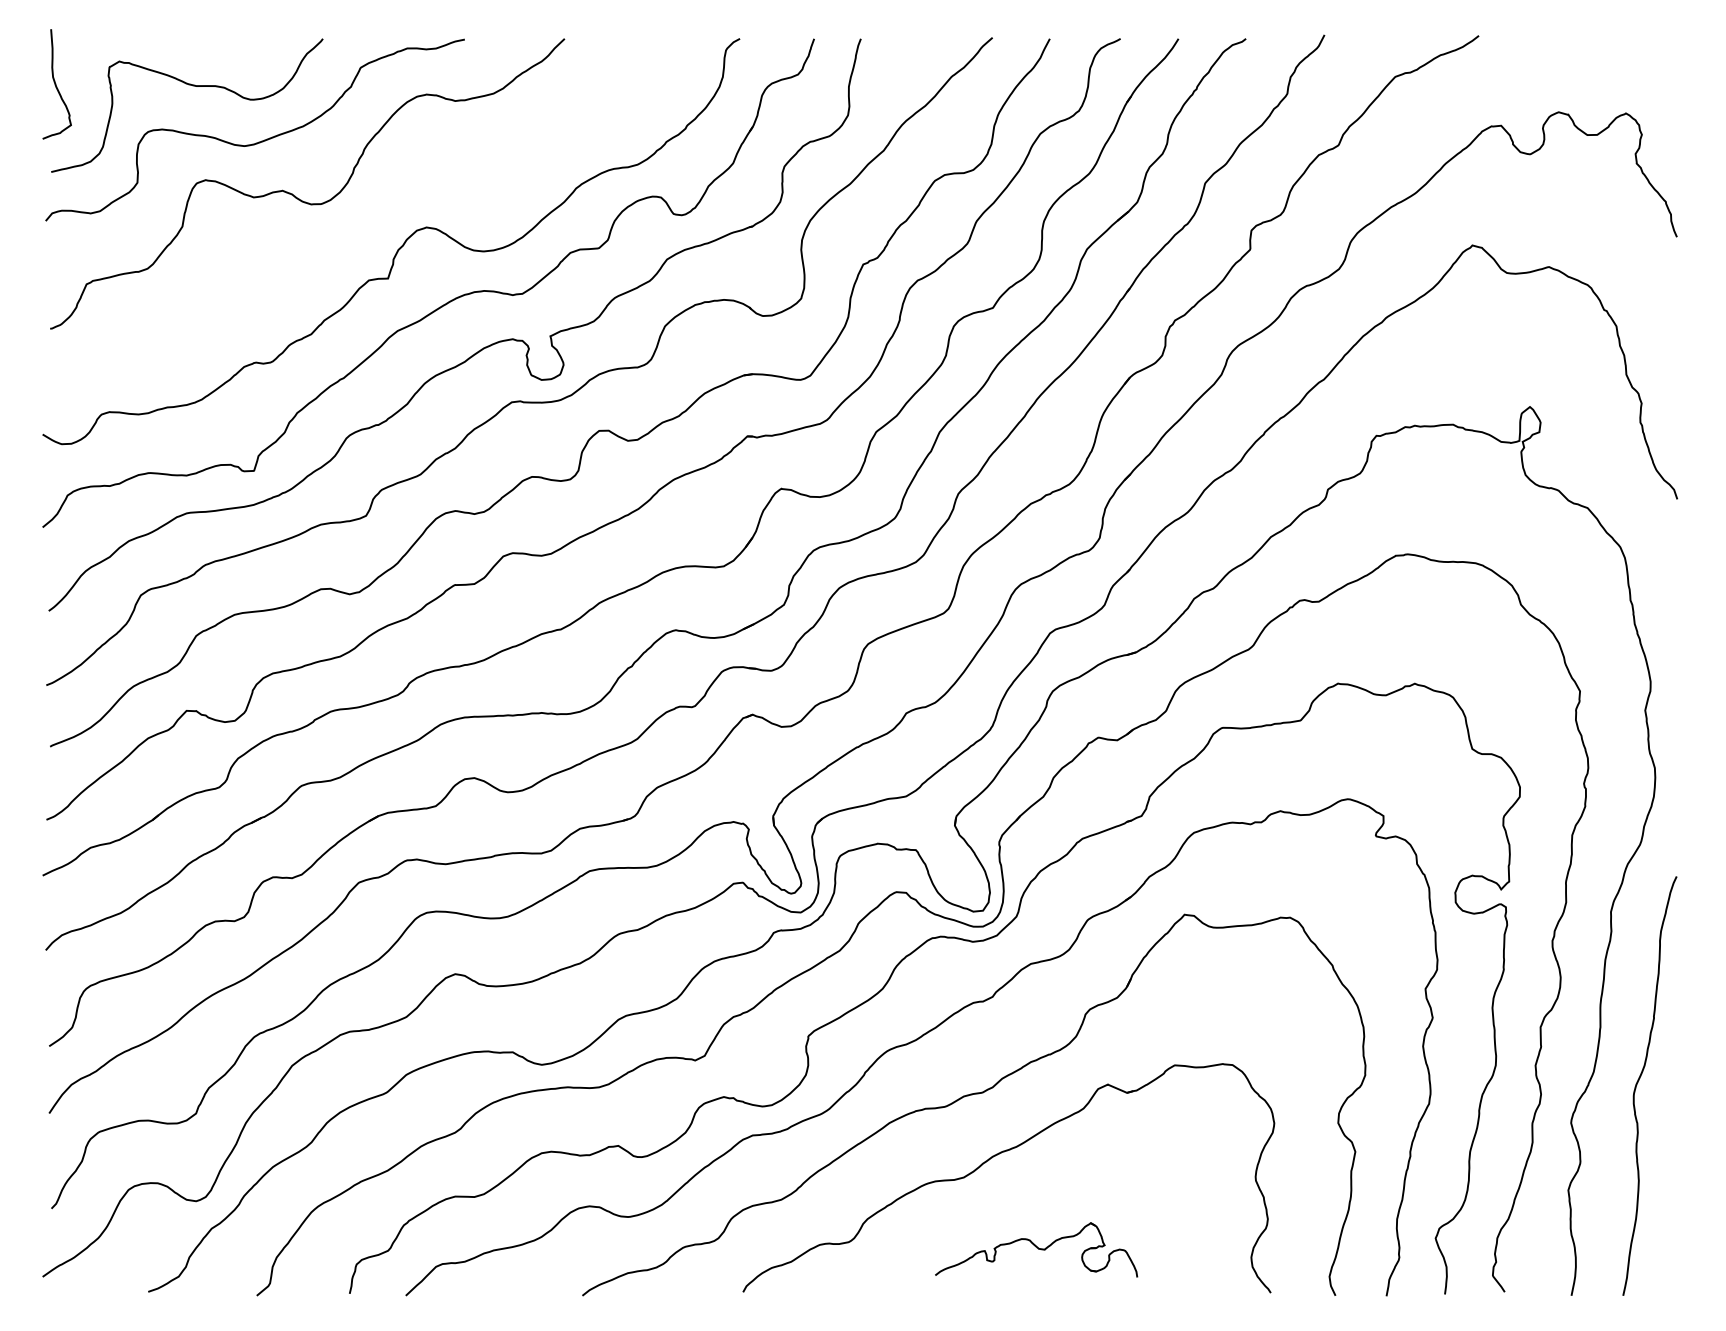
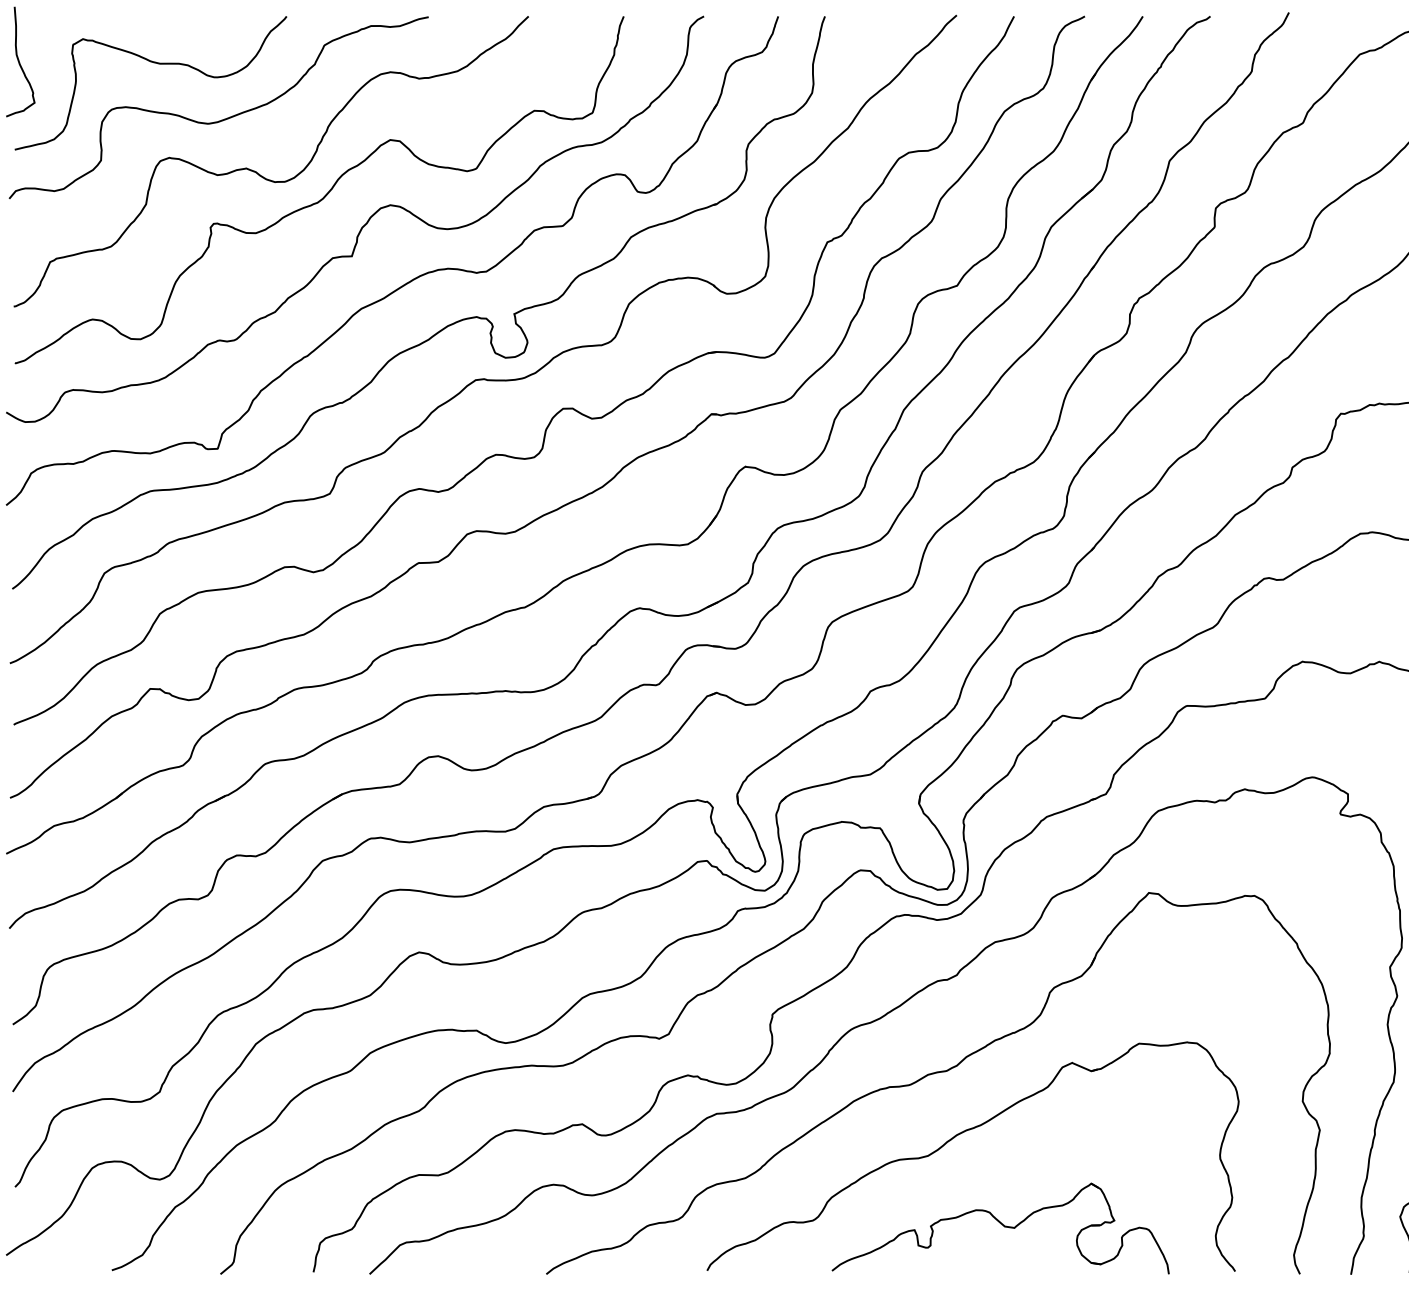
curve: (362, 215) -> (326, 193), added
part: (1036, 1249) -> (1000, 1227), size x1.67

